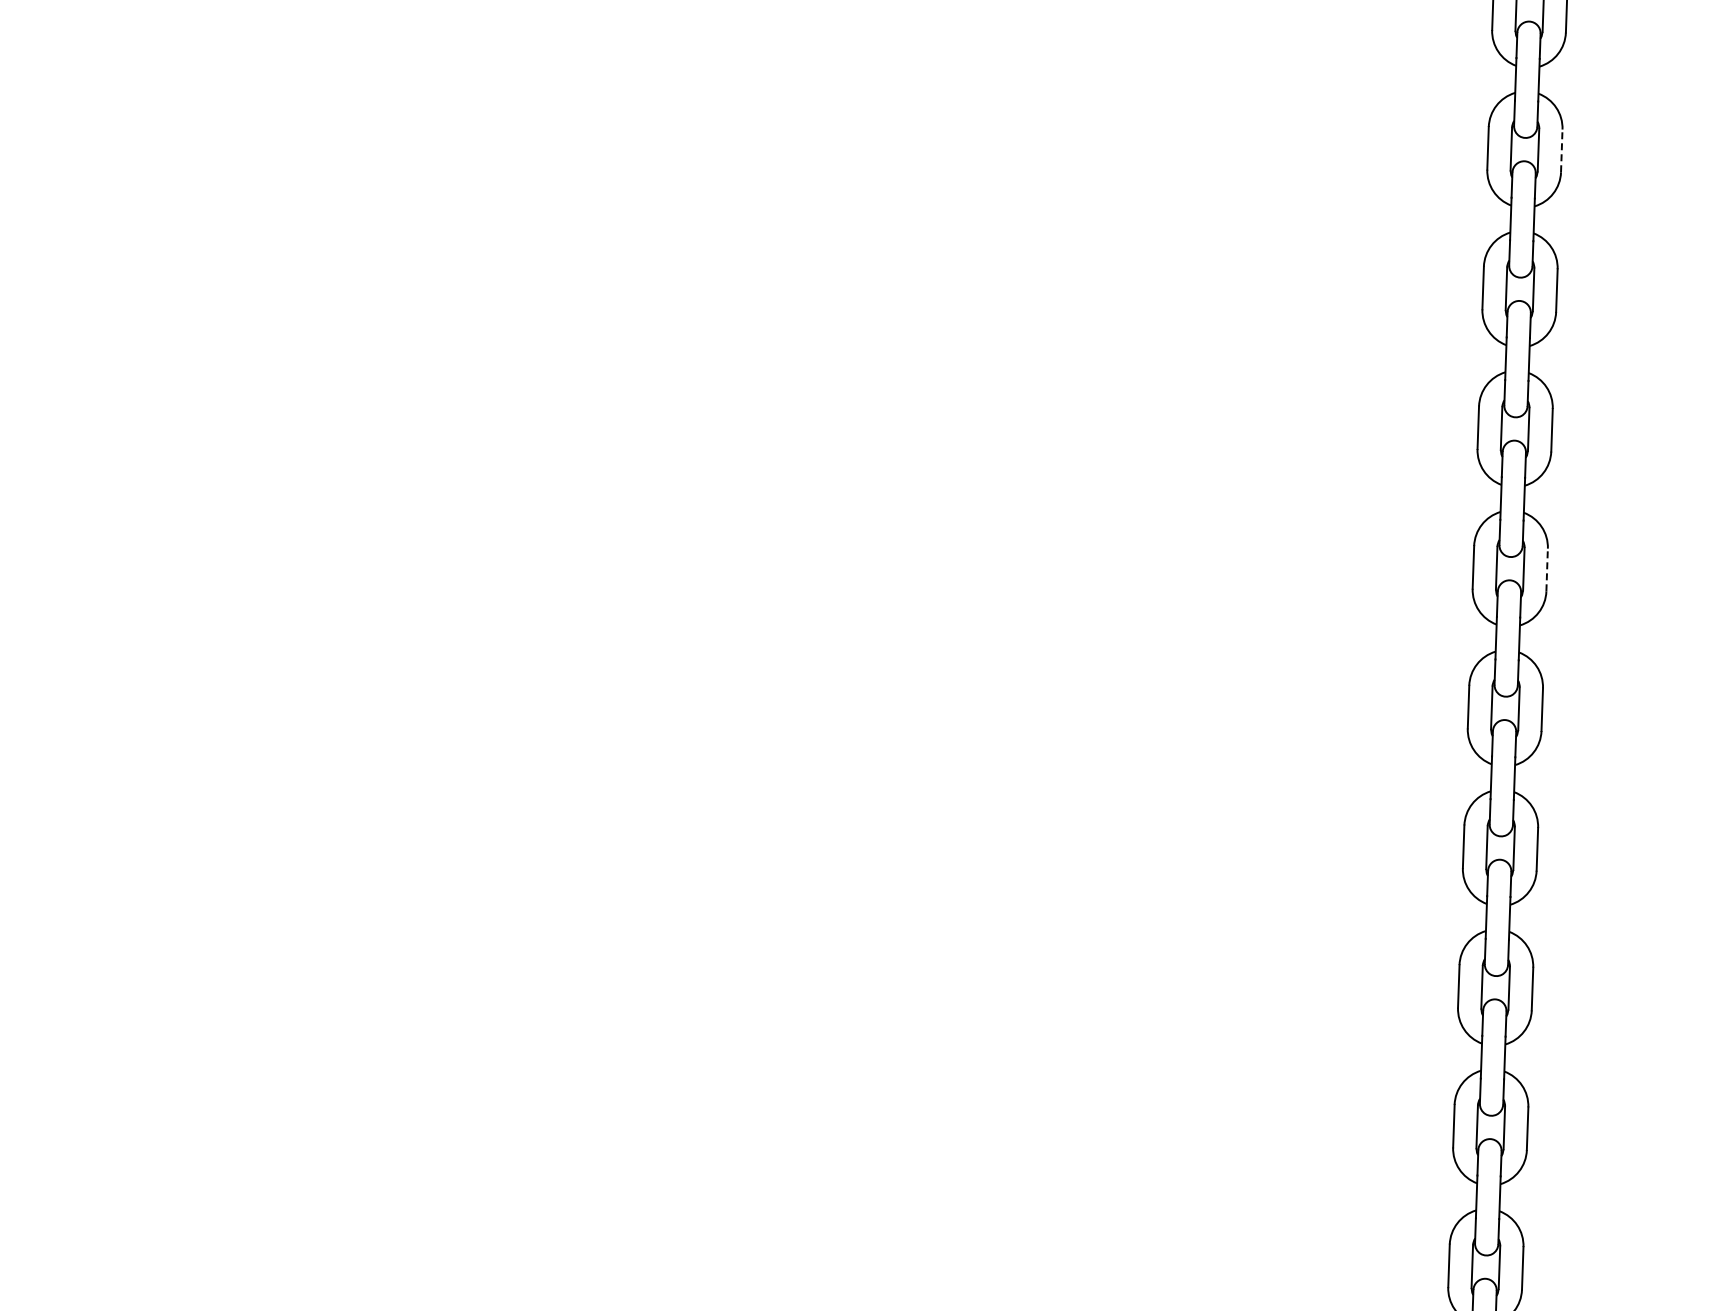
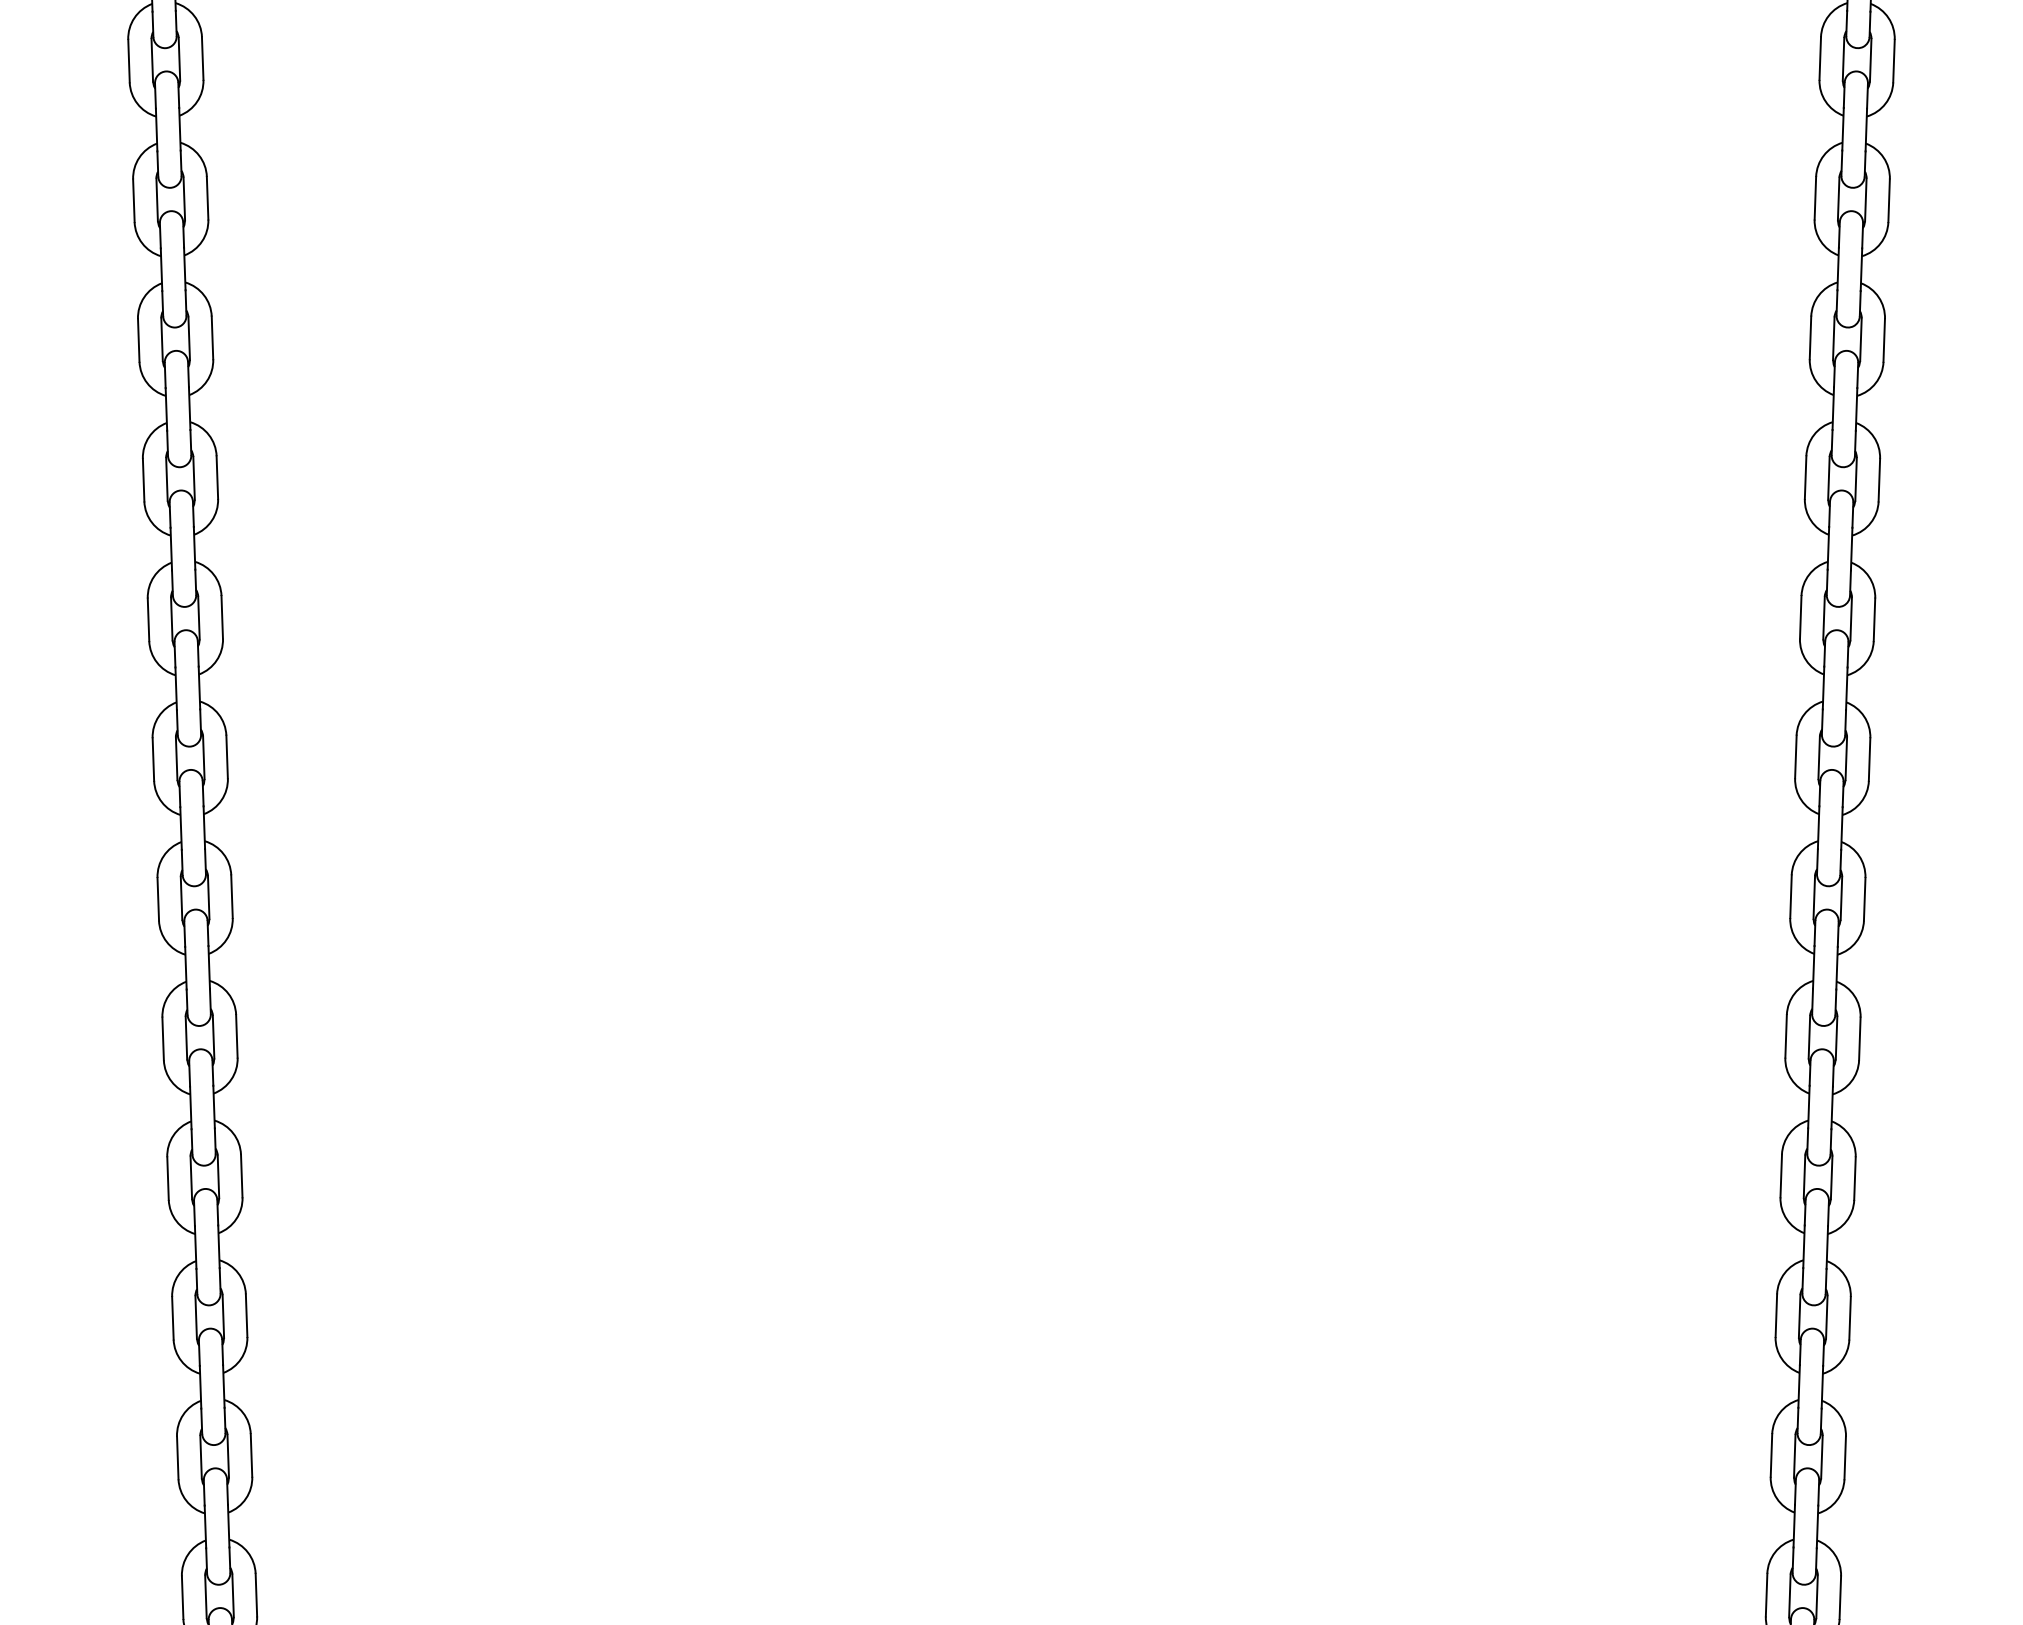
line: (1562, 149) -> (1884, 339), dashed -> solid
line: (1547, 569) -> (1869, 759), dashed -> solid

